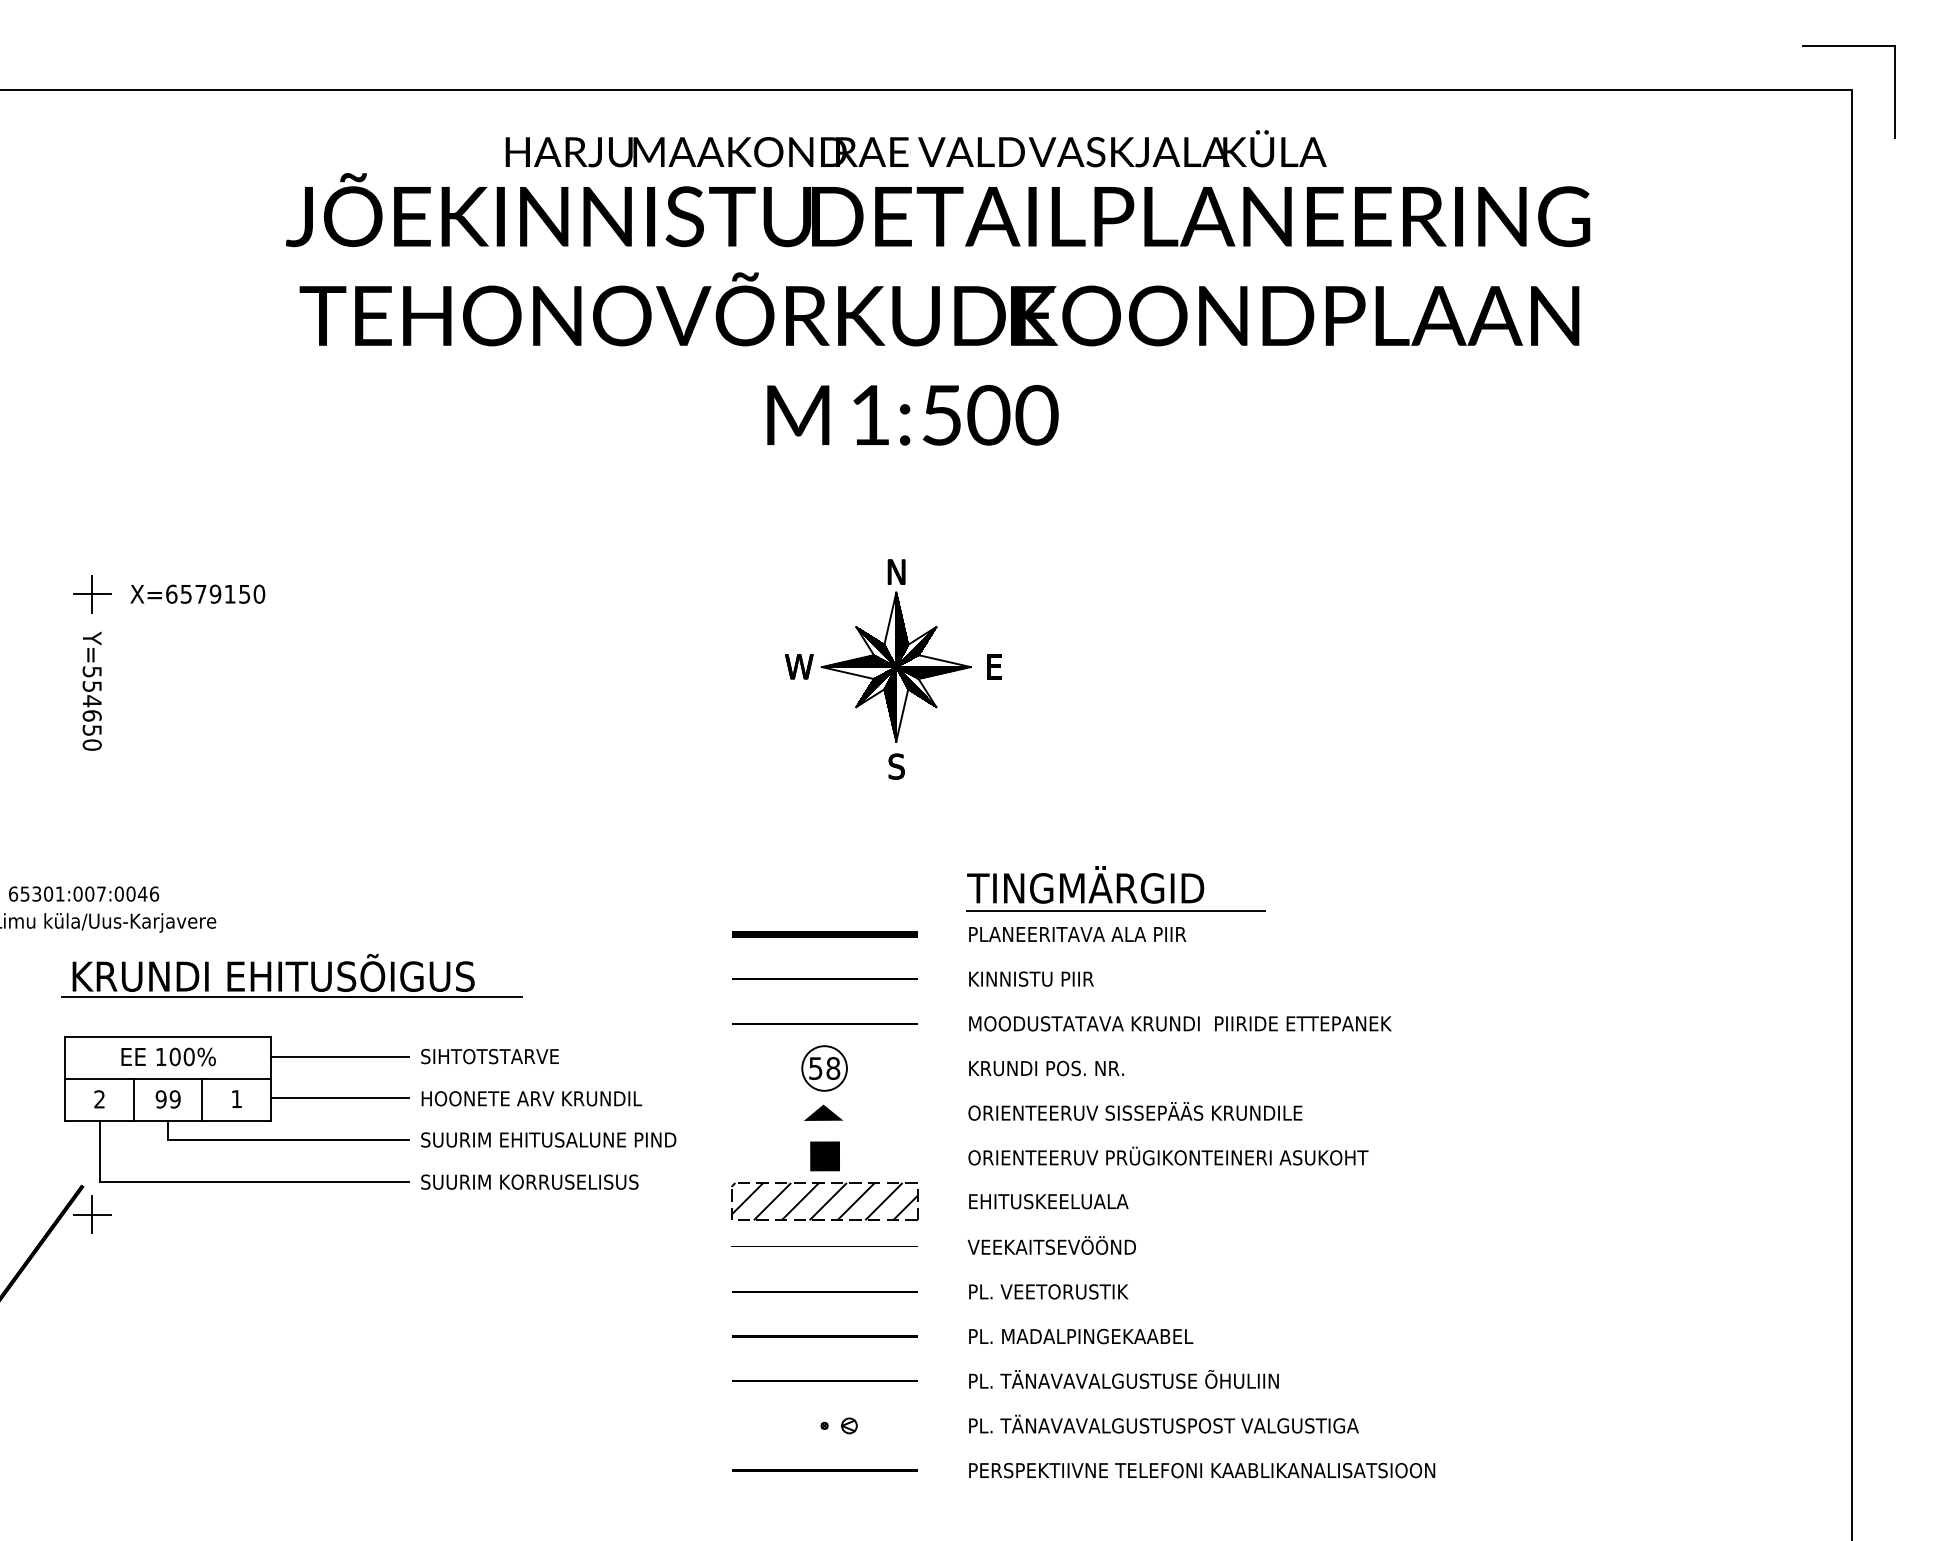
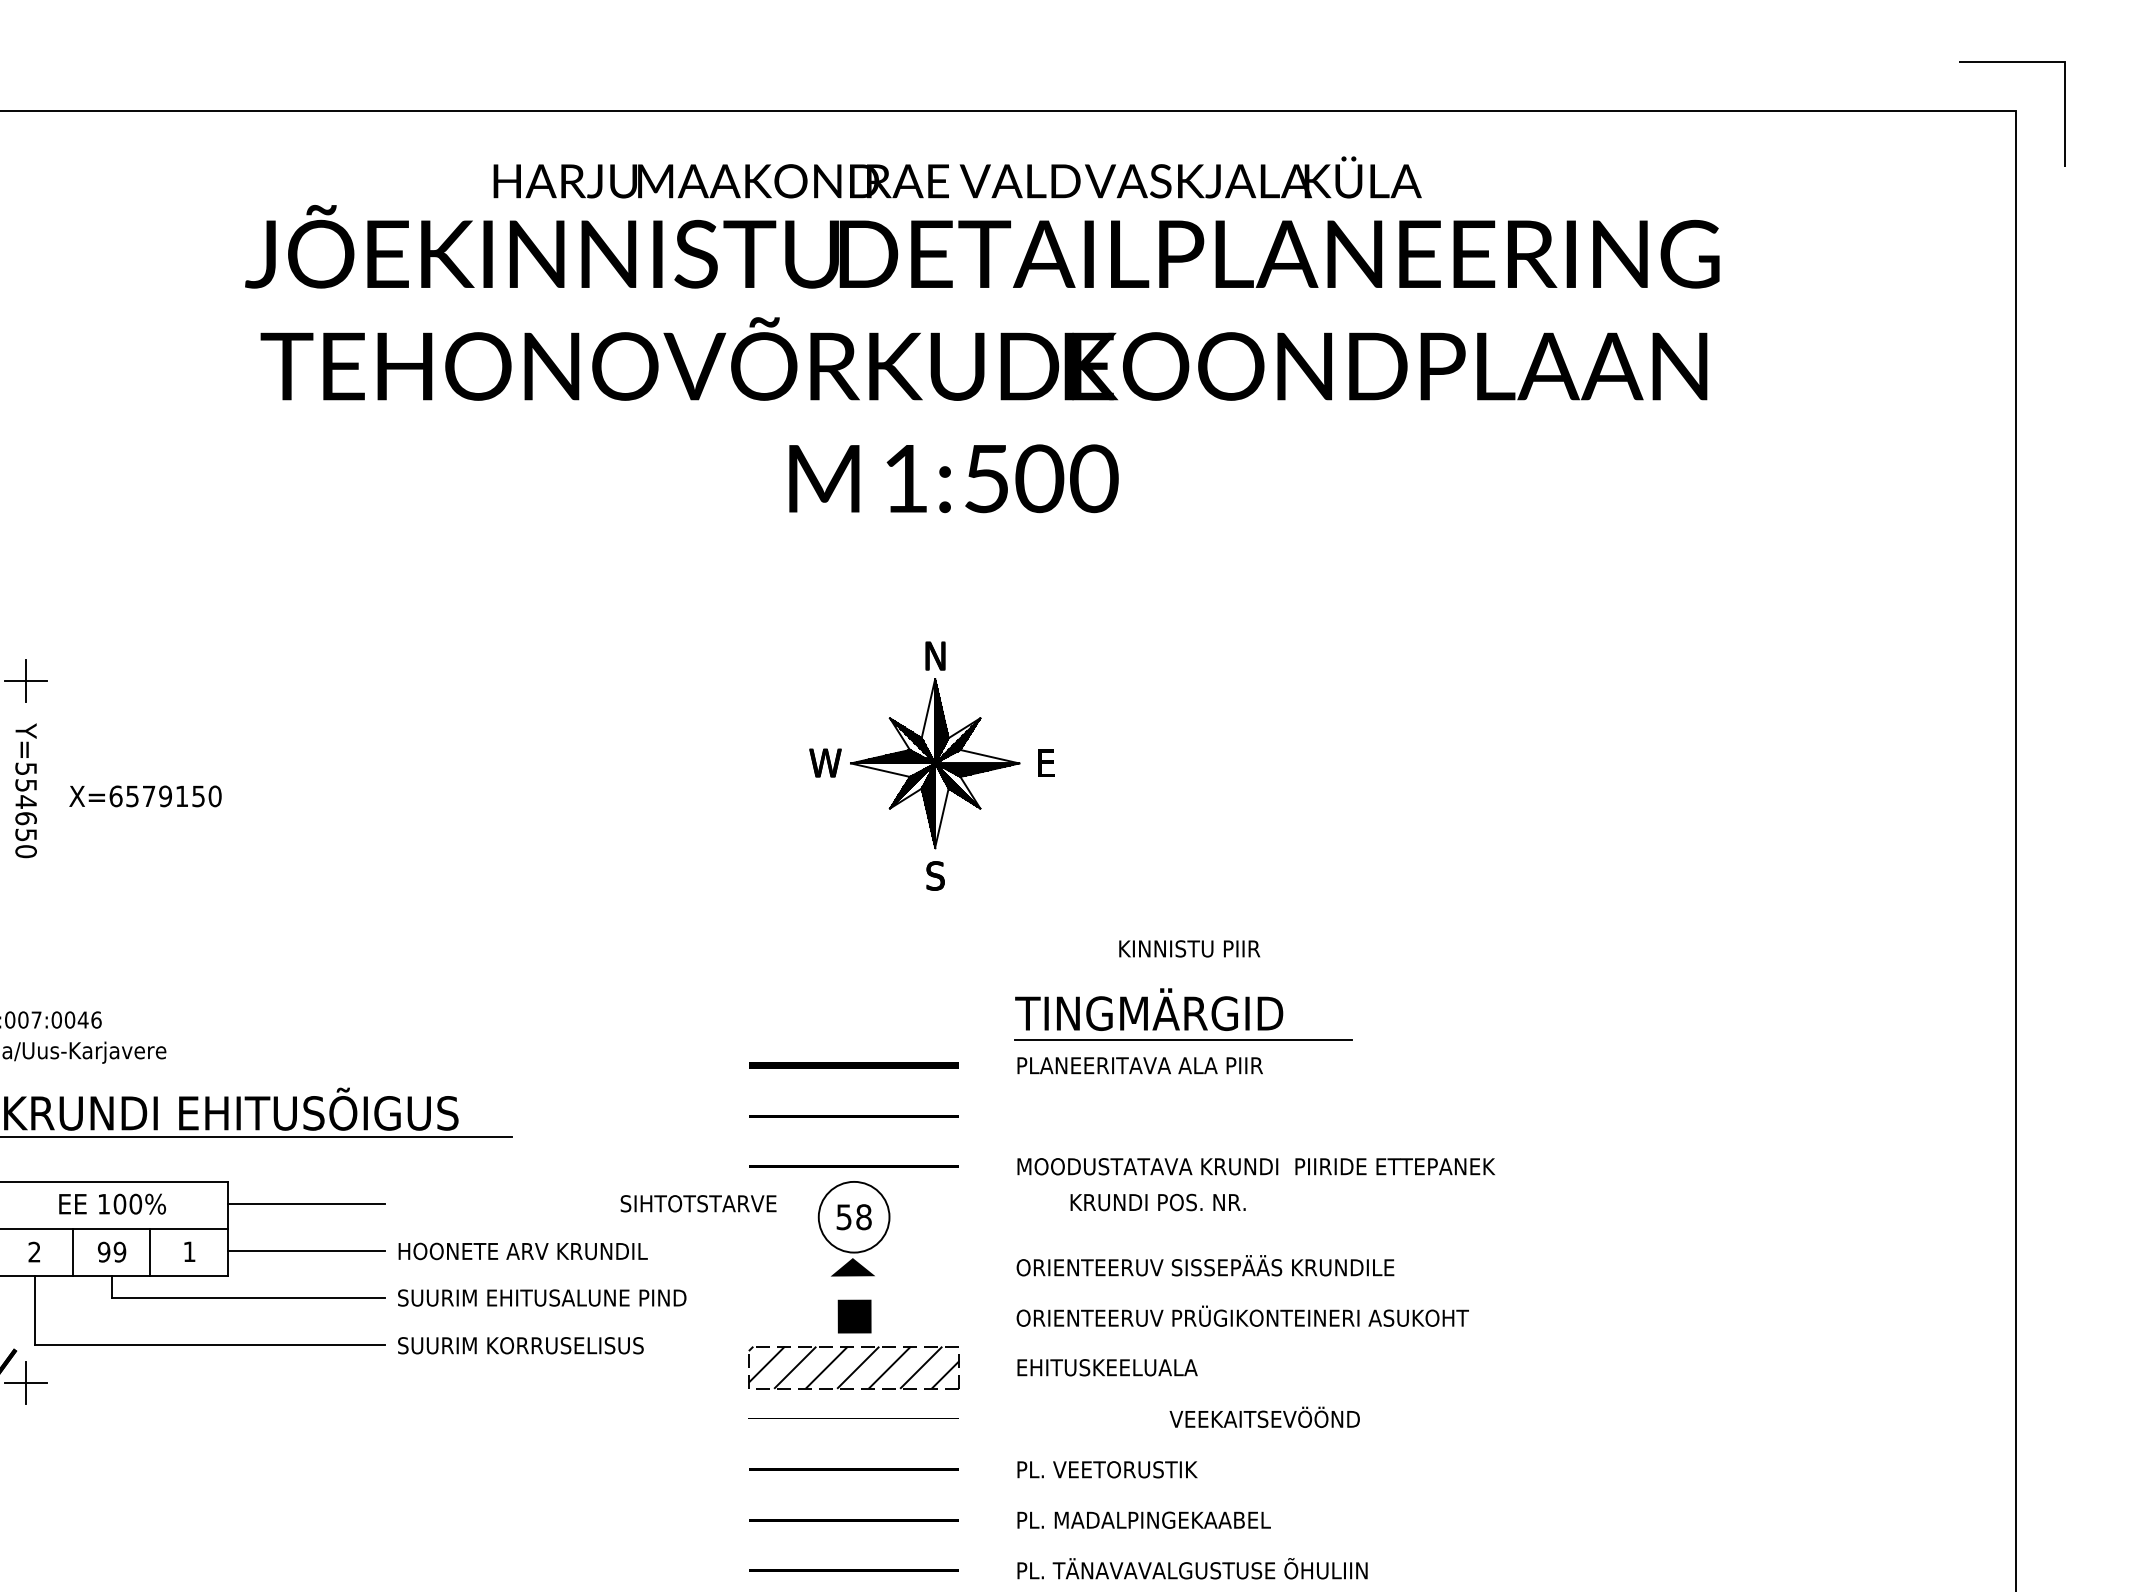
text: (197, 593) -> (145, 795), moved
text: (1031, 978) -> (1189, 948), moved
text: (489, 1056) -> (697, 1203), moved
circle: (824, 1068) -> (853, 1217), size x1.4
text: (1046, 1068) -> (1158, 1202), moved
text: (1051, 1245) -> (1264, 1417), moved

